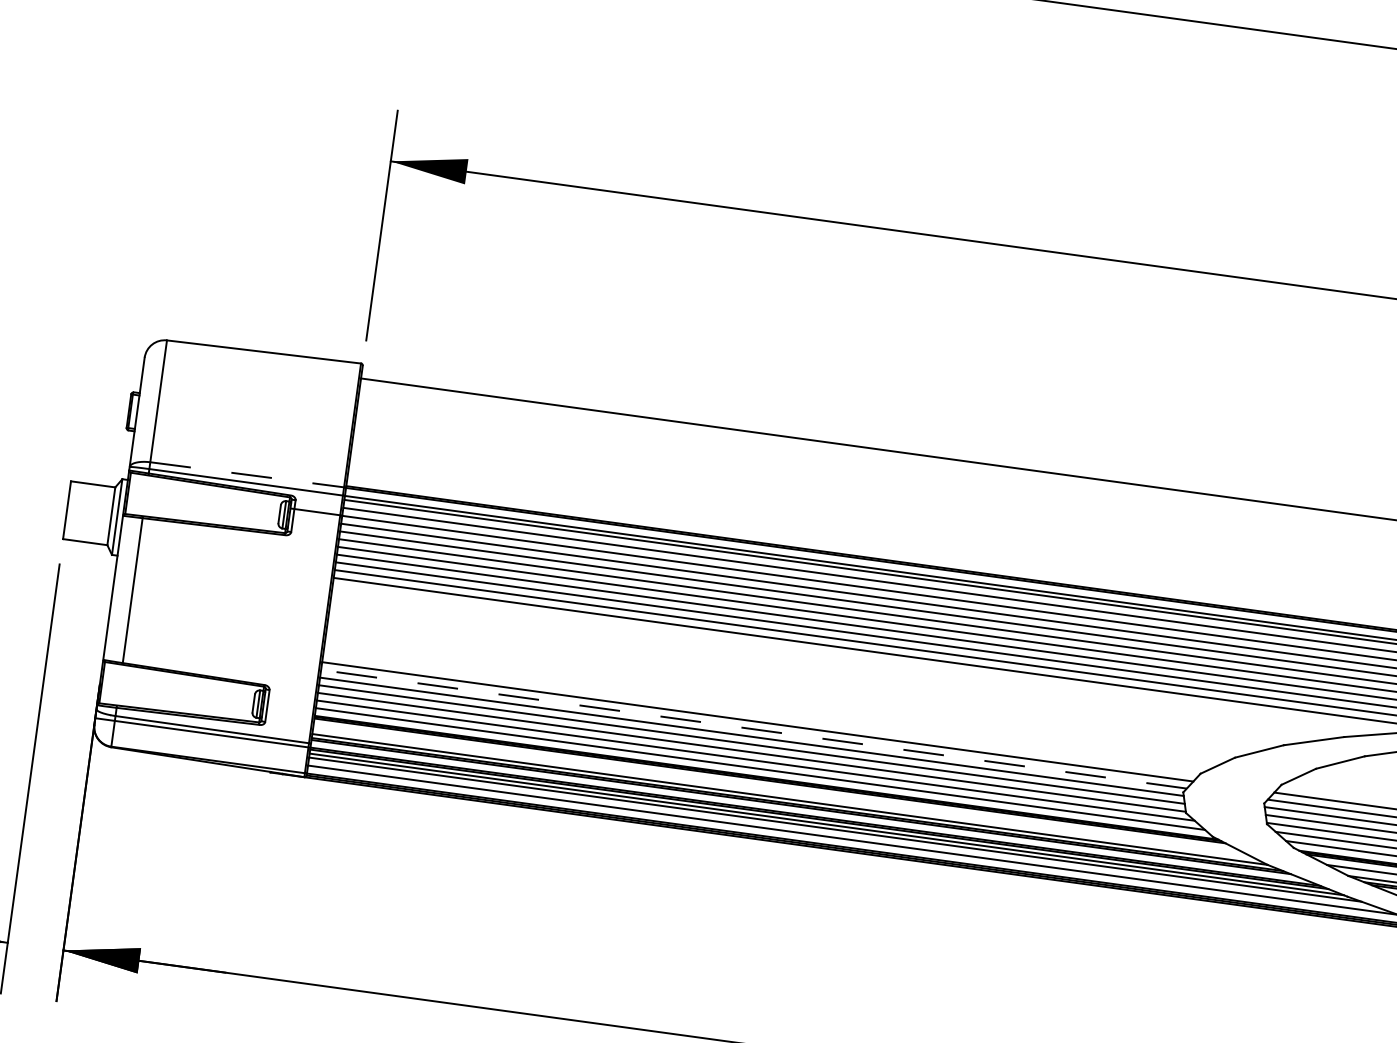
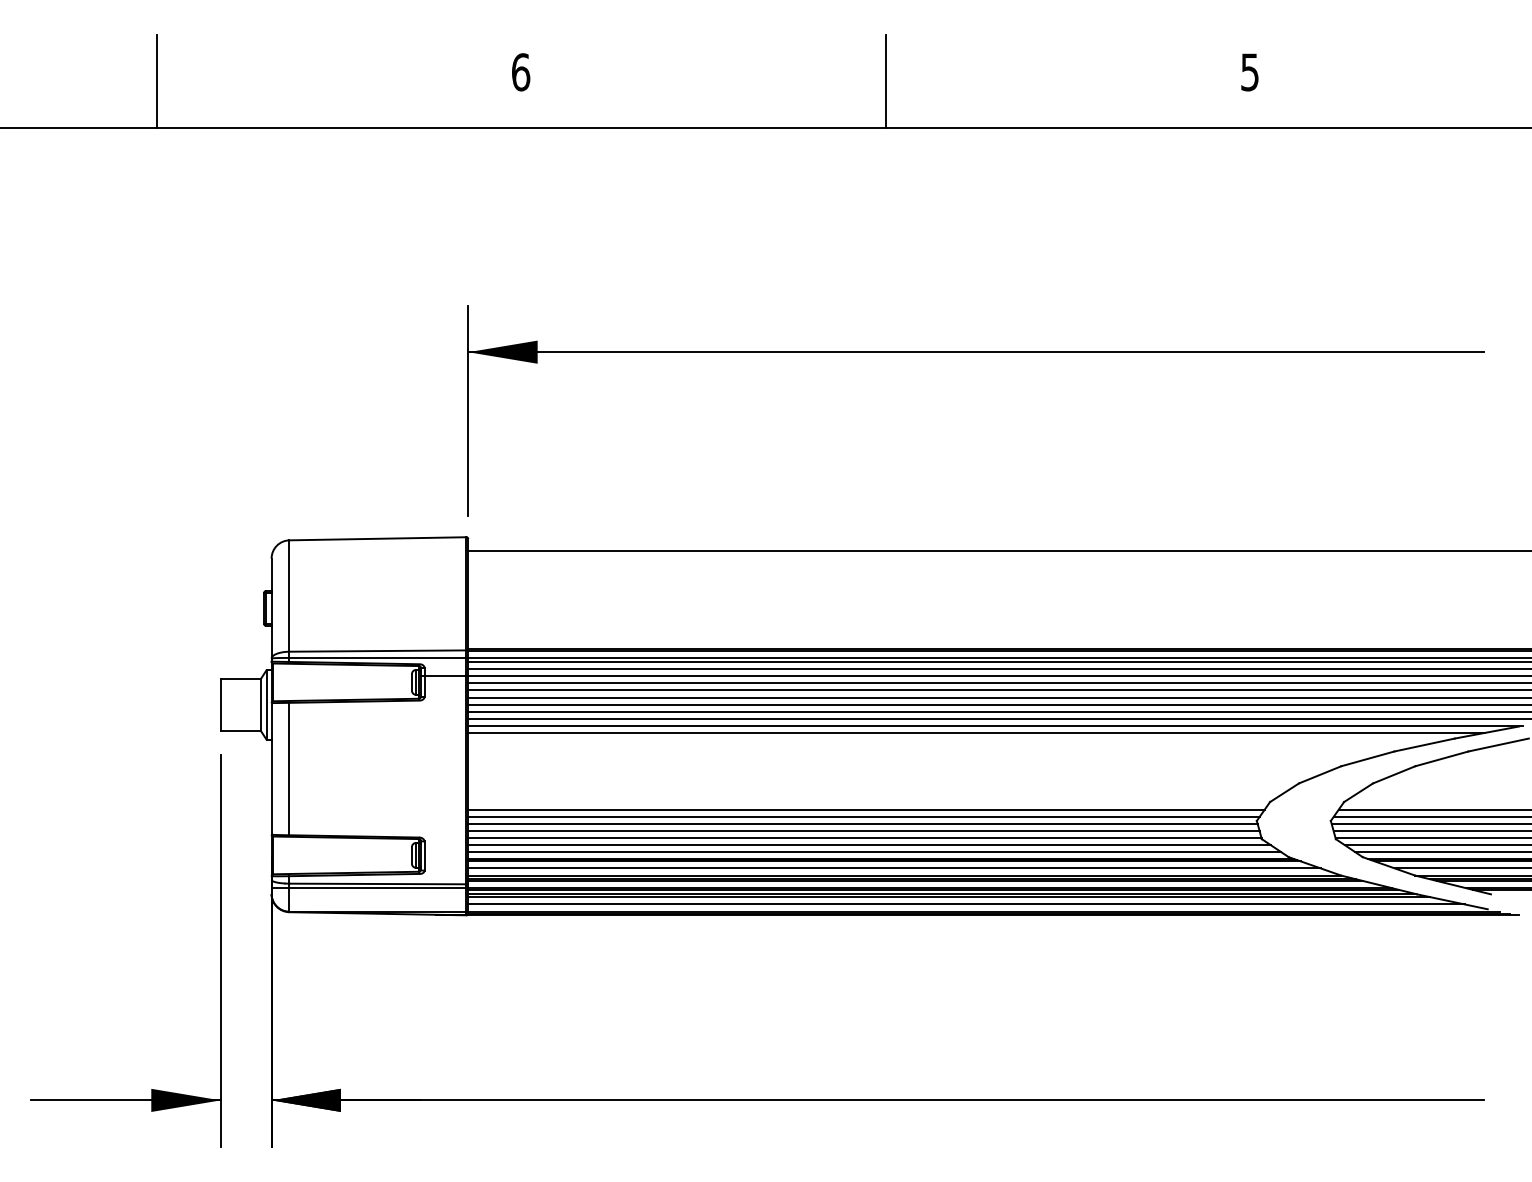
line: (247, 475) -> (378, 651), dashed -> solid
line: (753, 729) -> (863, 817), dashed -> solid
line: (779, 790) -> (894, 868), added

